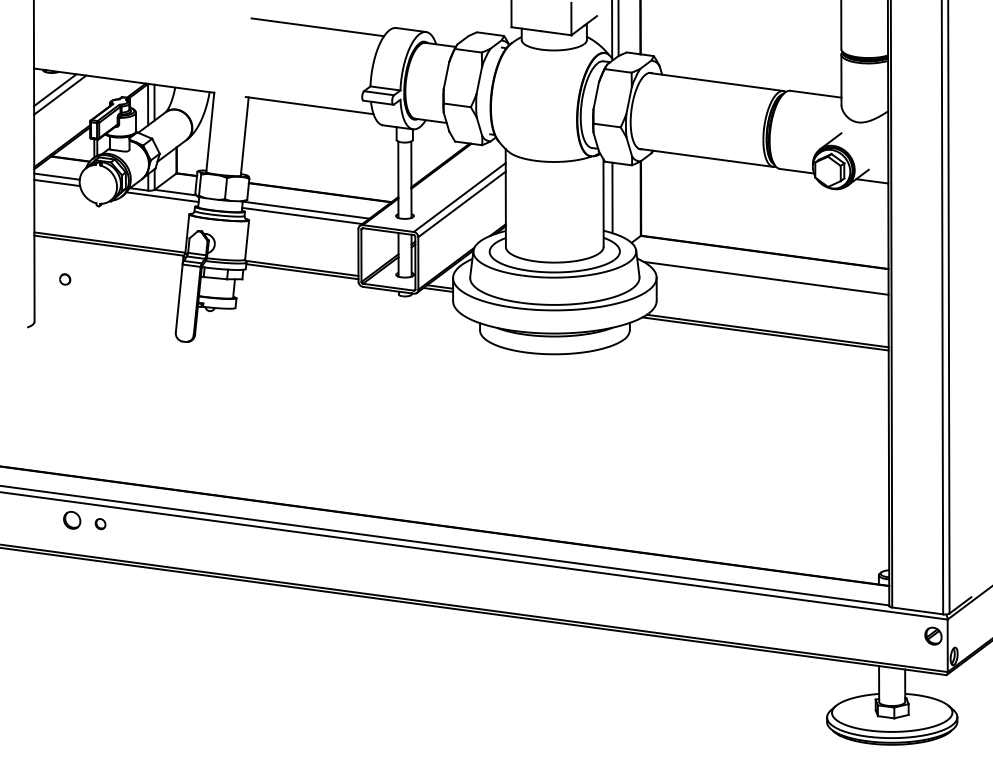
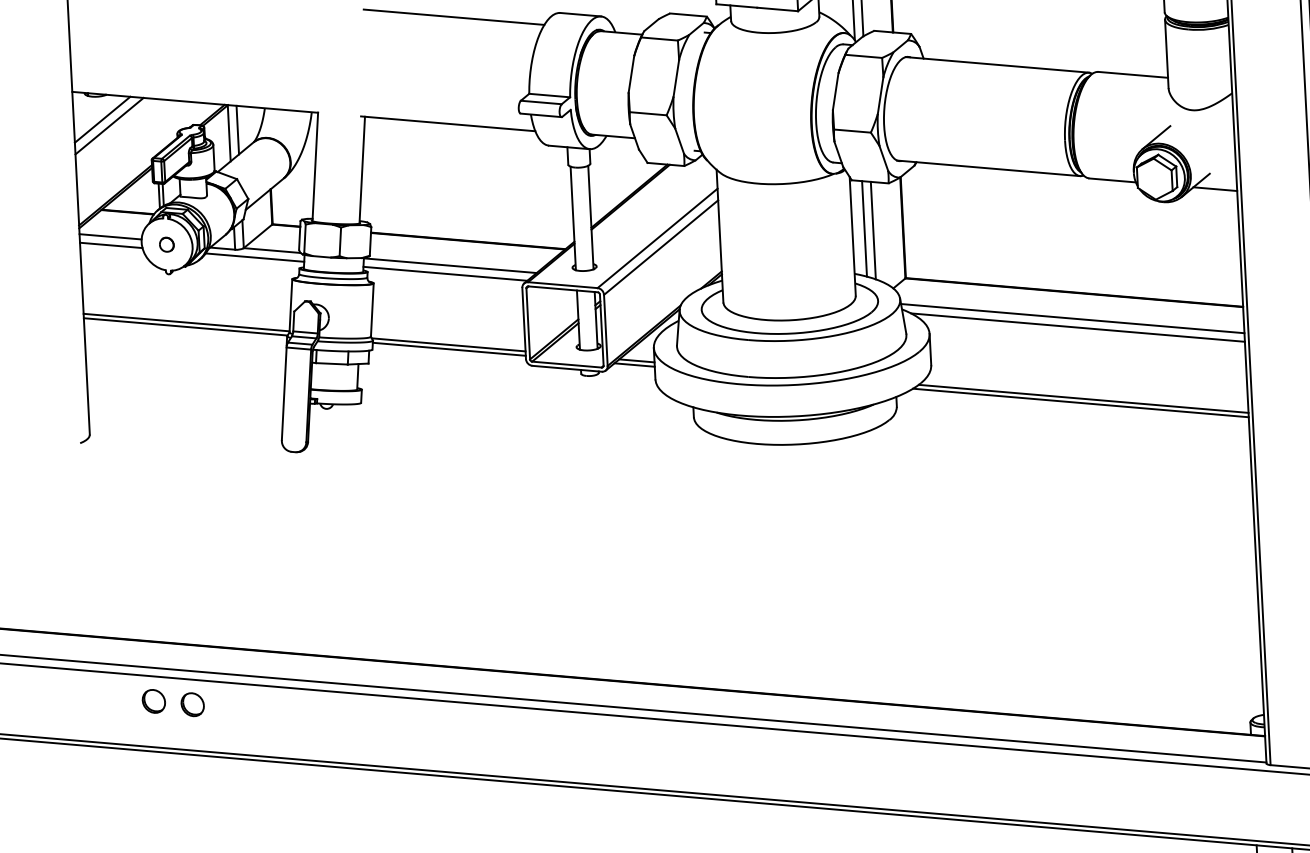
line: (618, 199) -> (872, 230), added
line: (762, 271) -> (1072, 318), added
part: (65, 279) -> (167, 244), moved
part: (100, 523) -> (192, 703), size x1.67

